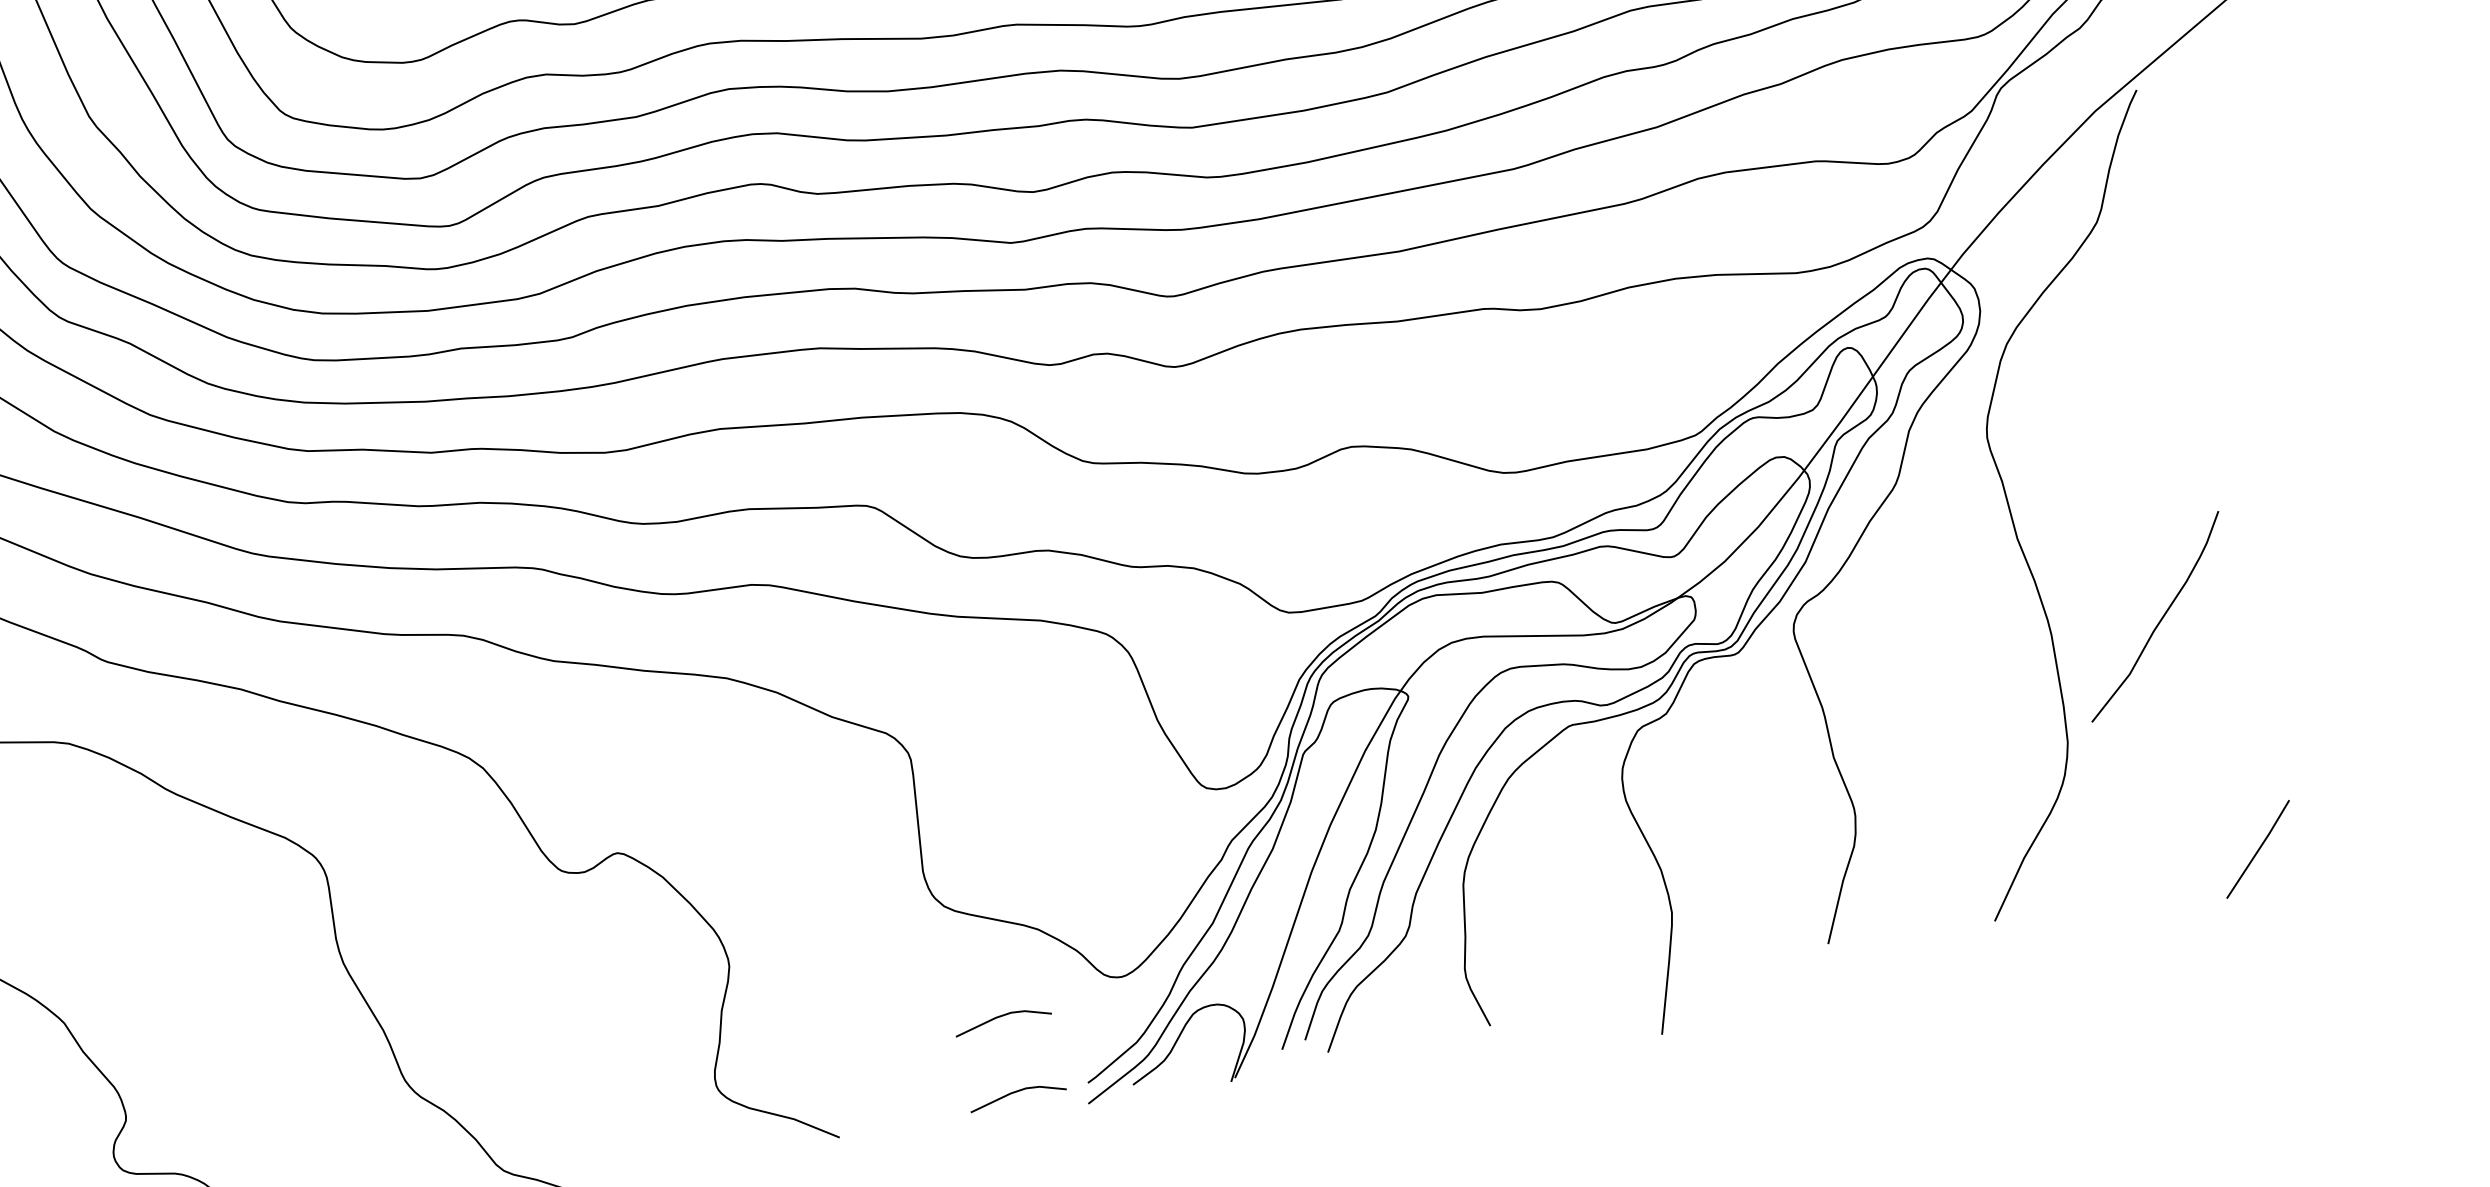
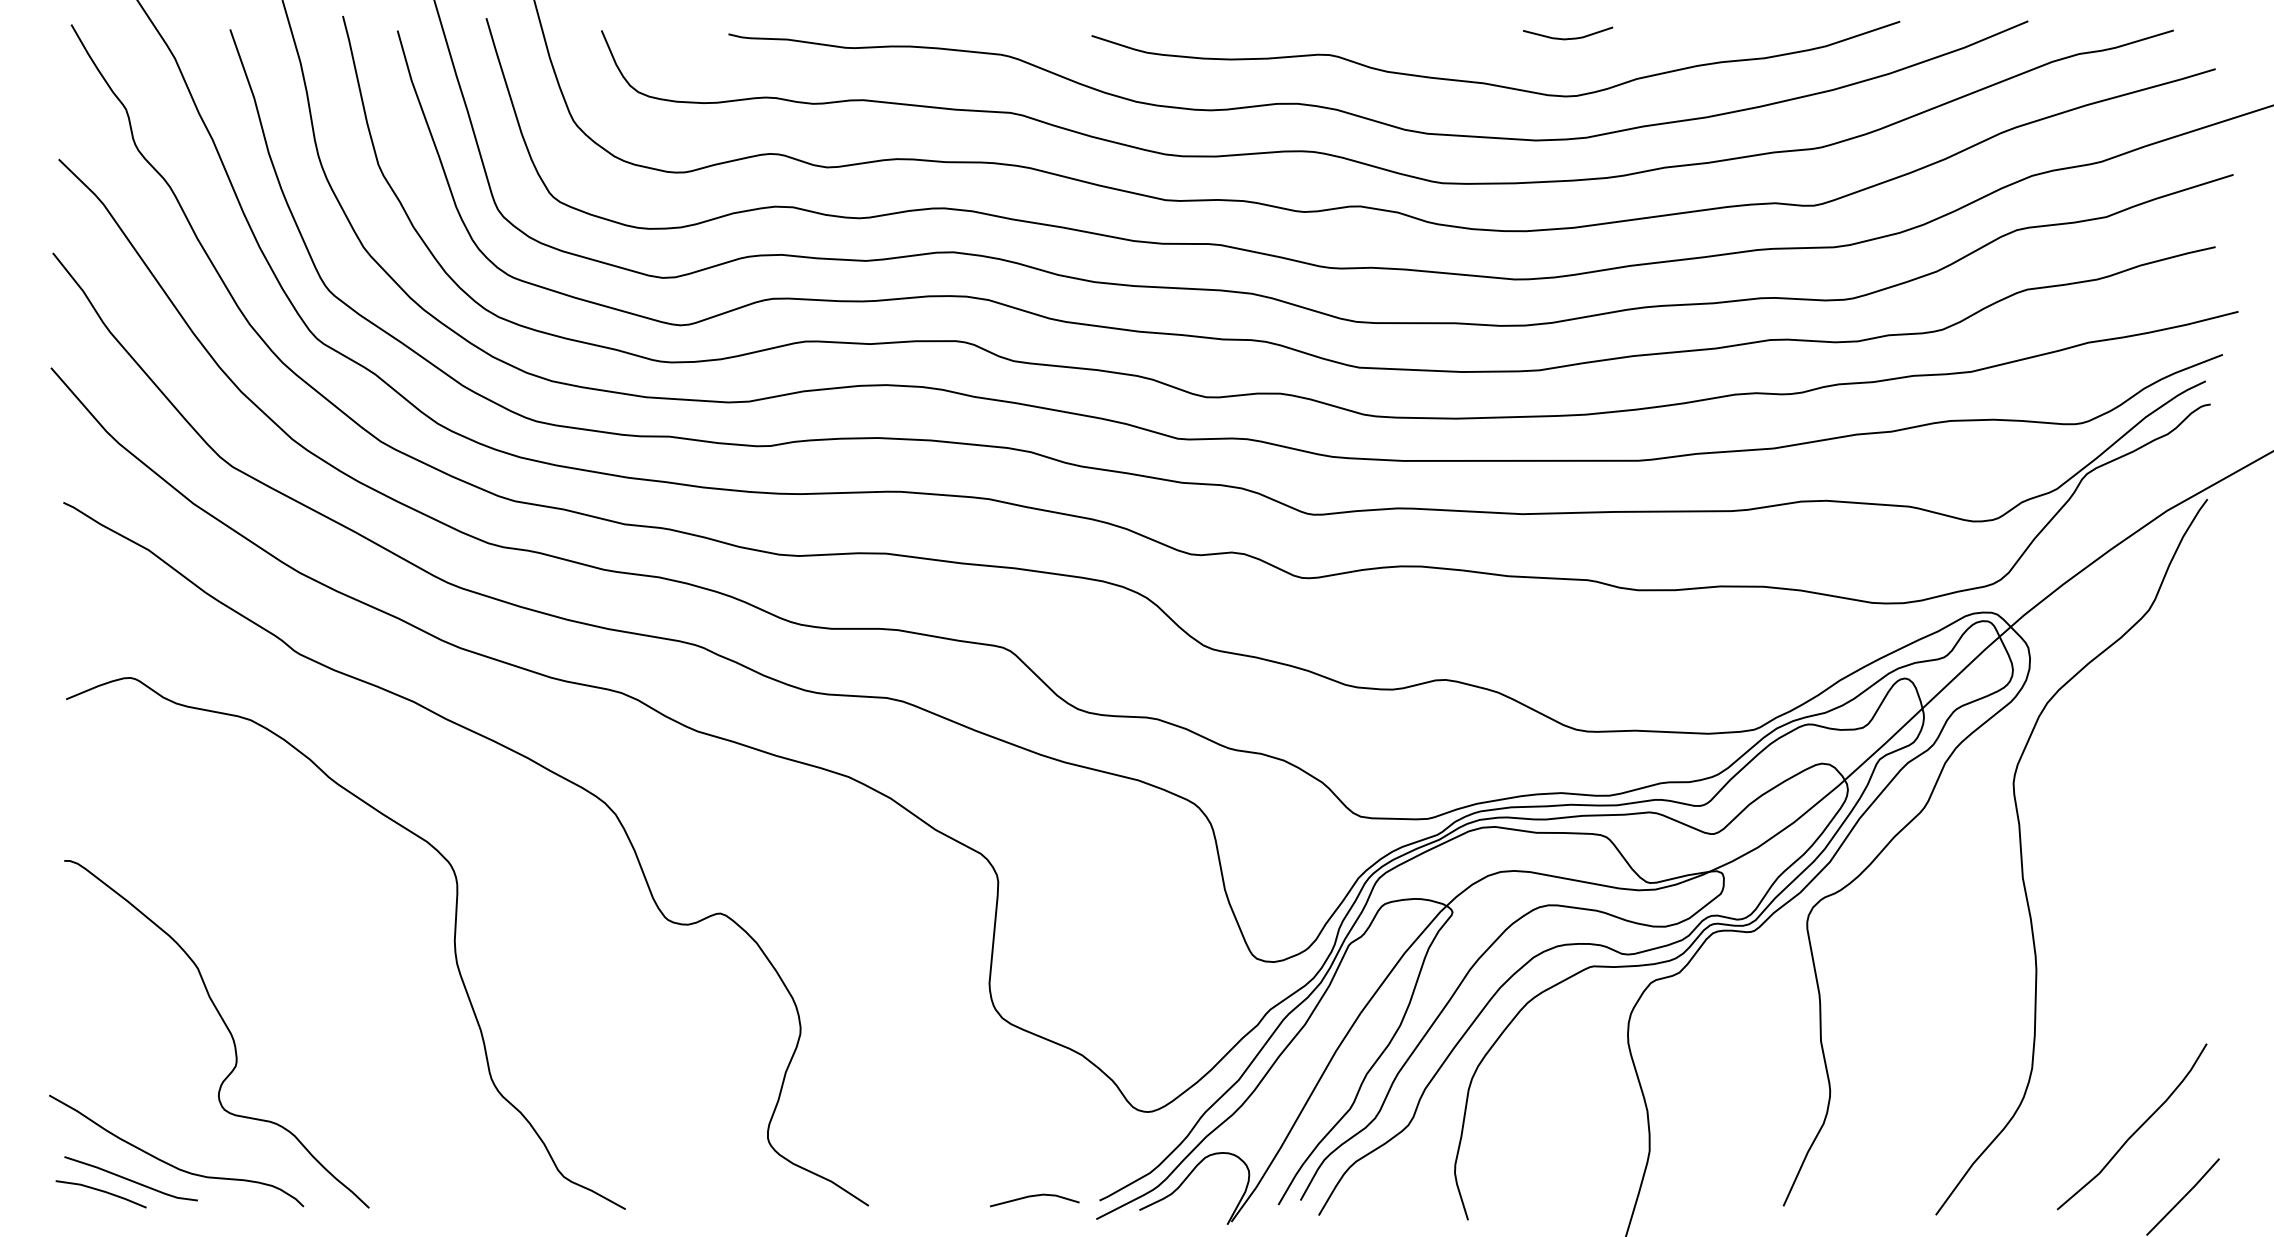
curve: (2159, 620) -> (2135, 1130), moved
line: (1001, 1016) -> (1034, 1126), removed

